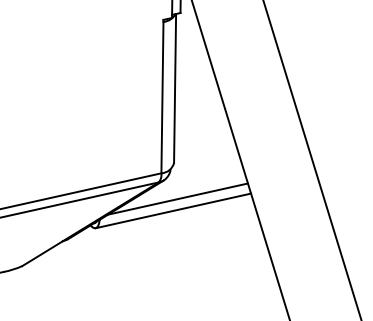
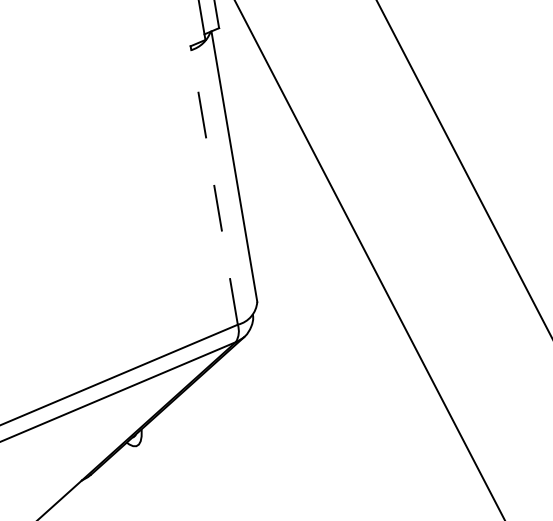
line: (162, 97) -> (214, 187), solid -> dashed
line: (177, 198) -> (275, 364), removed
line: (173, 210) -> (272, 388), removed

